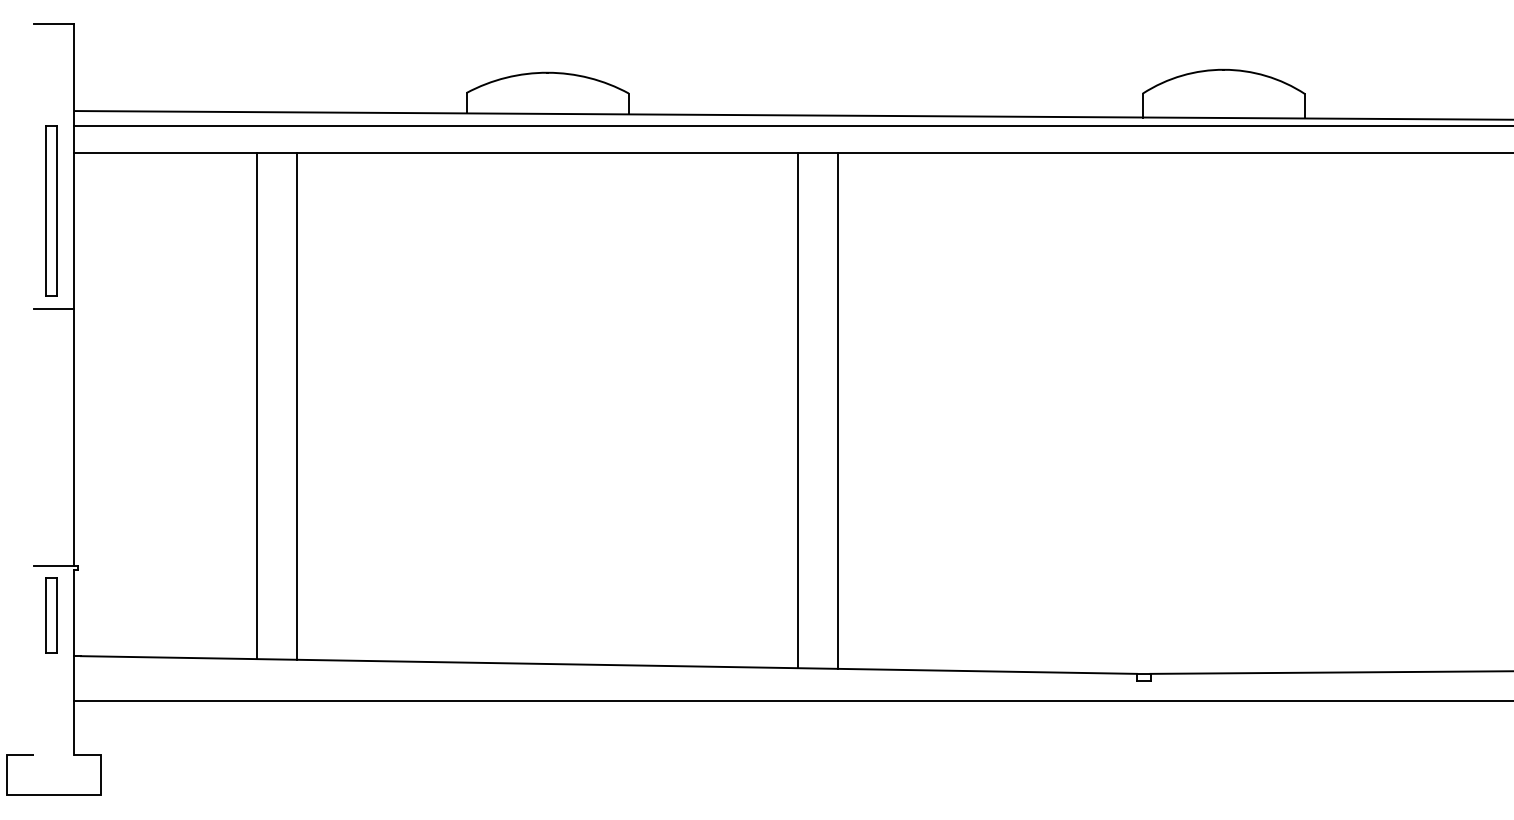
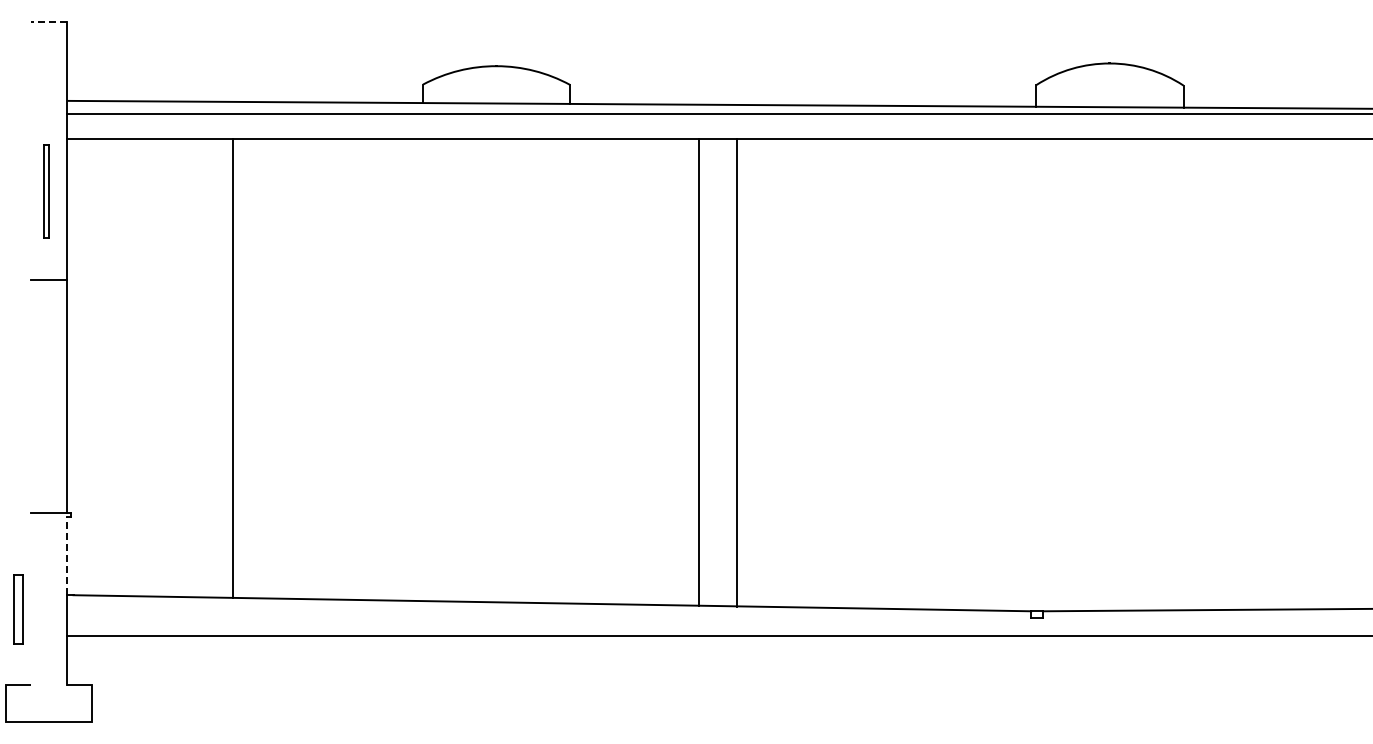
line: (53, 24) -> (48, 22), solid -> dashed
part: (51, 210) -> (46, 191), size x0.6
line: (297, 406) -> (269, 368), removed
line: (797, 410) -> (698, 372), moved
line: (838, 410) -> (737, 372), moved
line: (74, 612) -> (67, 555), solid -> dashed
part: (51, 615) -> (18, 609), moved

